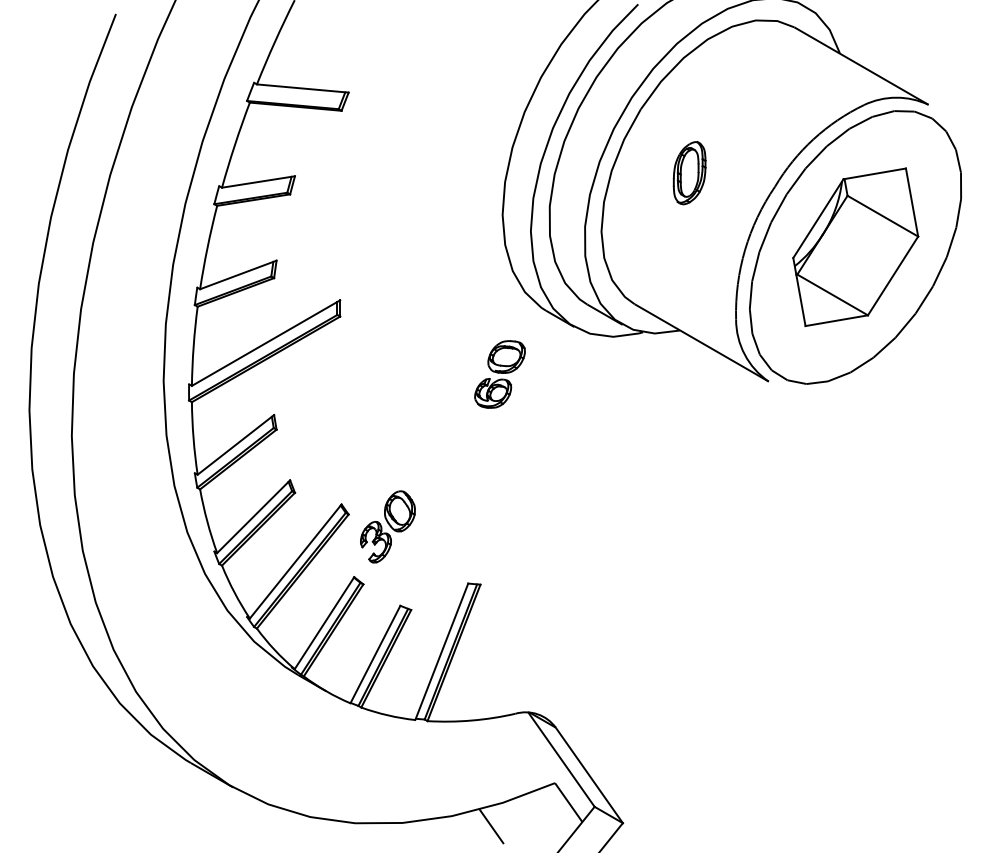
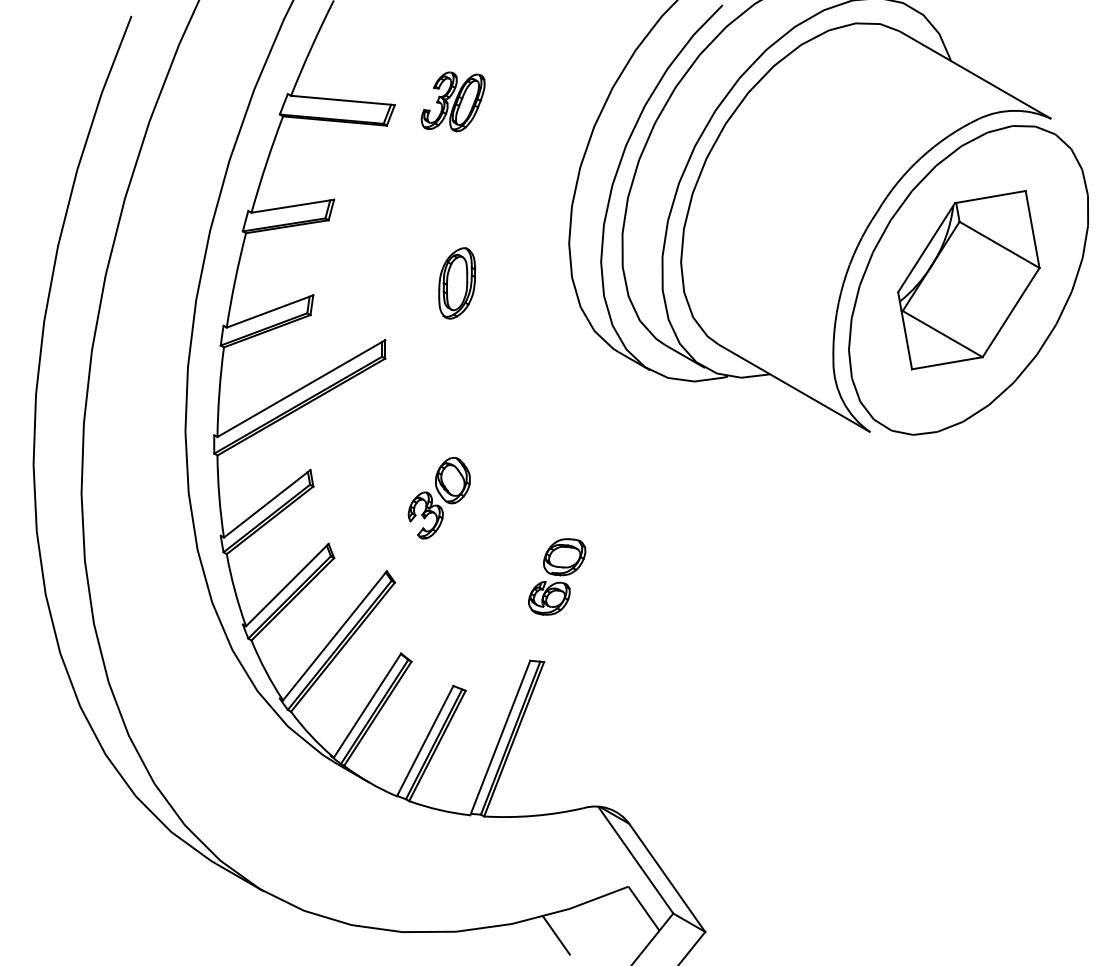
part: (399, 89) -> (452, 101), added
part: (689, 173) -> (456, 283), moved
part: (499, 374) -> (556, 576), moved
part: (387, 526) -> (438, 497), moved

